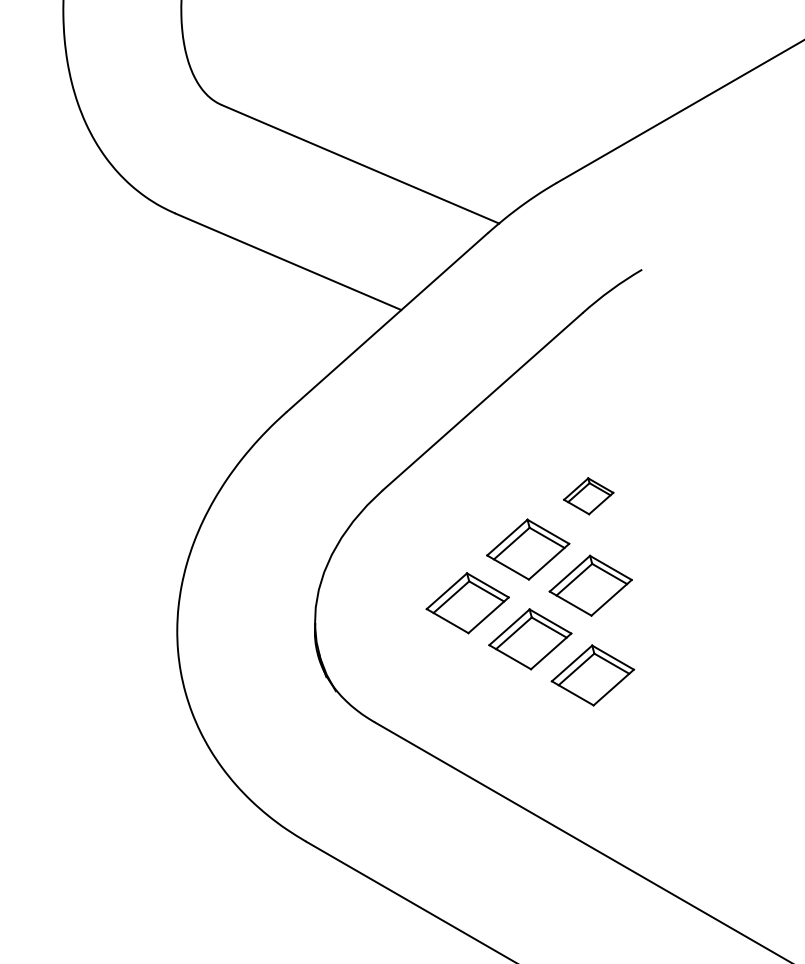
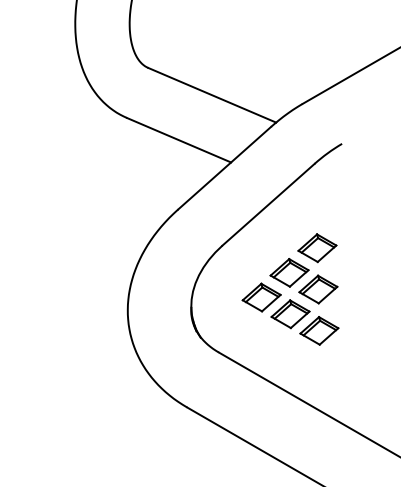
part: (588, 496) -> (317, 248), size x1.67

